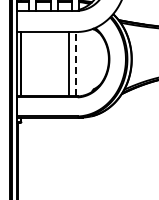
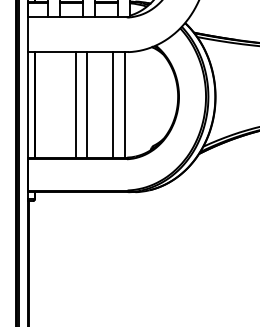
line: (46, 63) -> (75, 103), added
line: (53, 63) -> (87, 103), added
line: (76, 63) -> (125, 103), dashed -> solid

